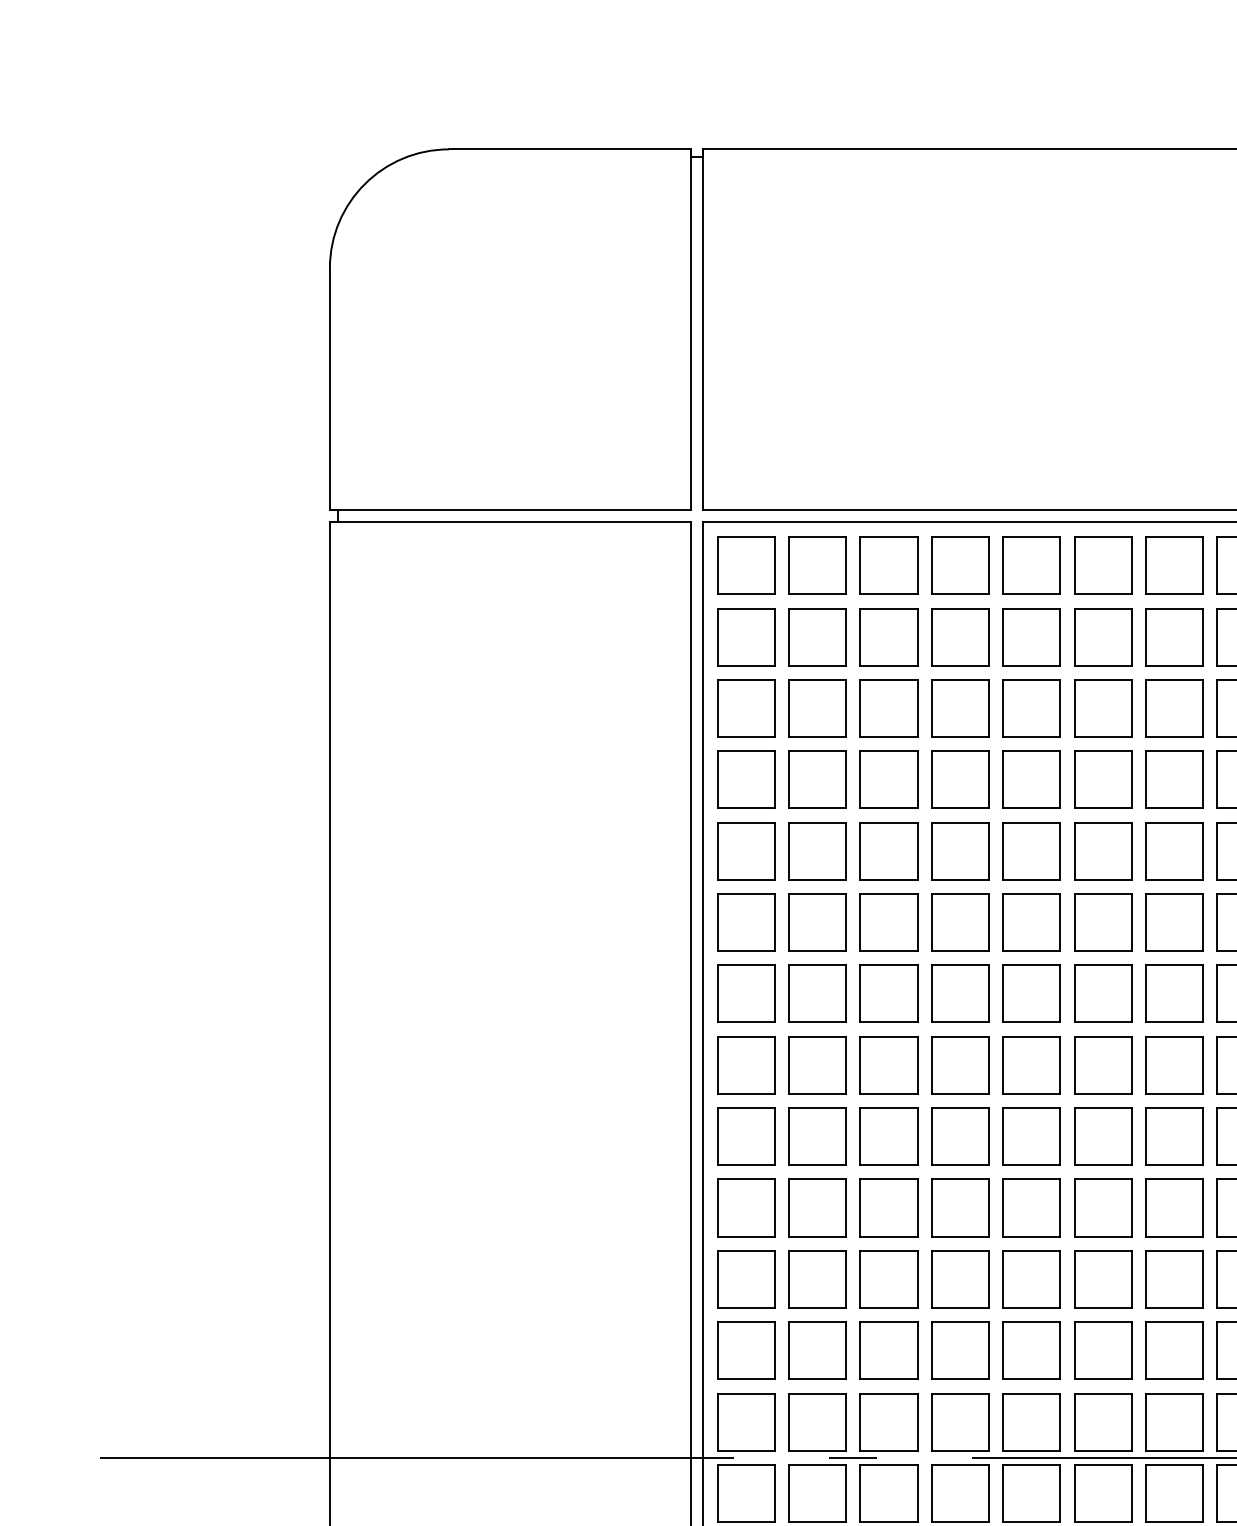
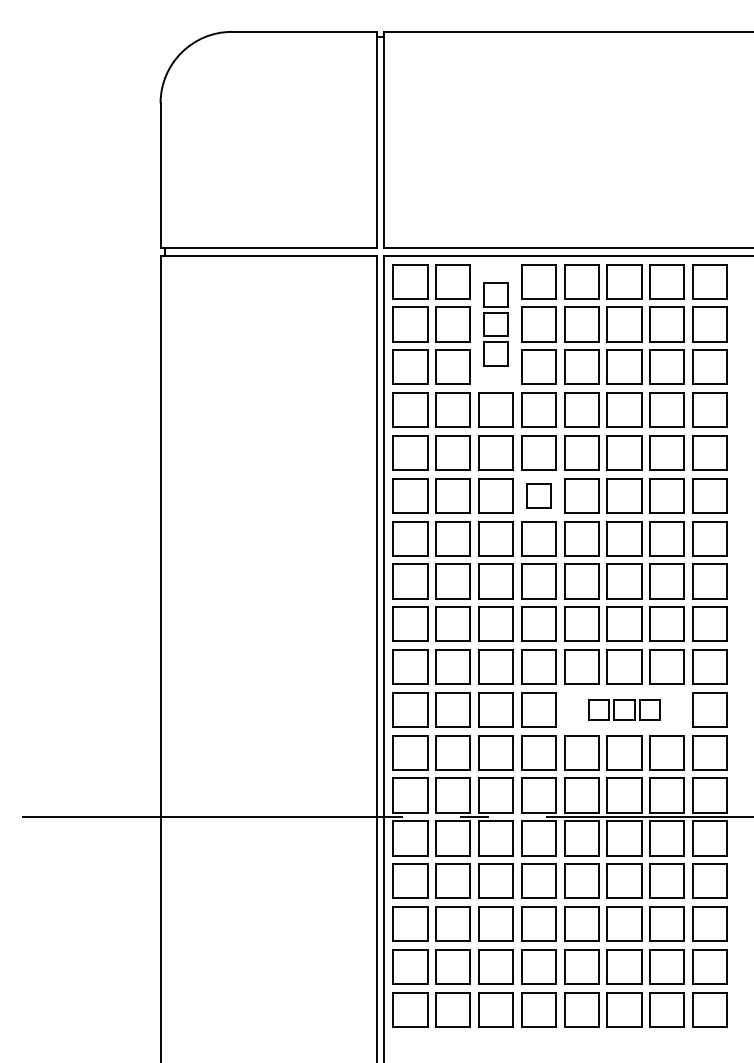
part: (888, 637) -> (495, 324), size x0.7
part: (959, 922) -> (538, 495), size x0.7
part: (1103, 1278) -> (624, 709), size x0.6

